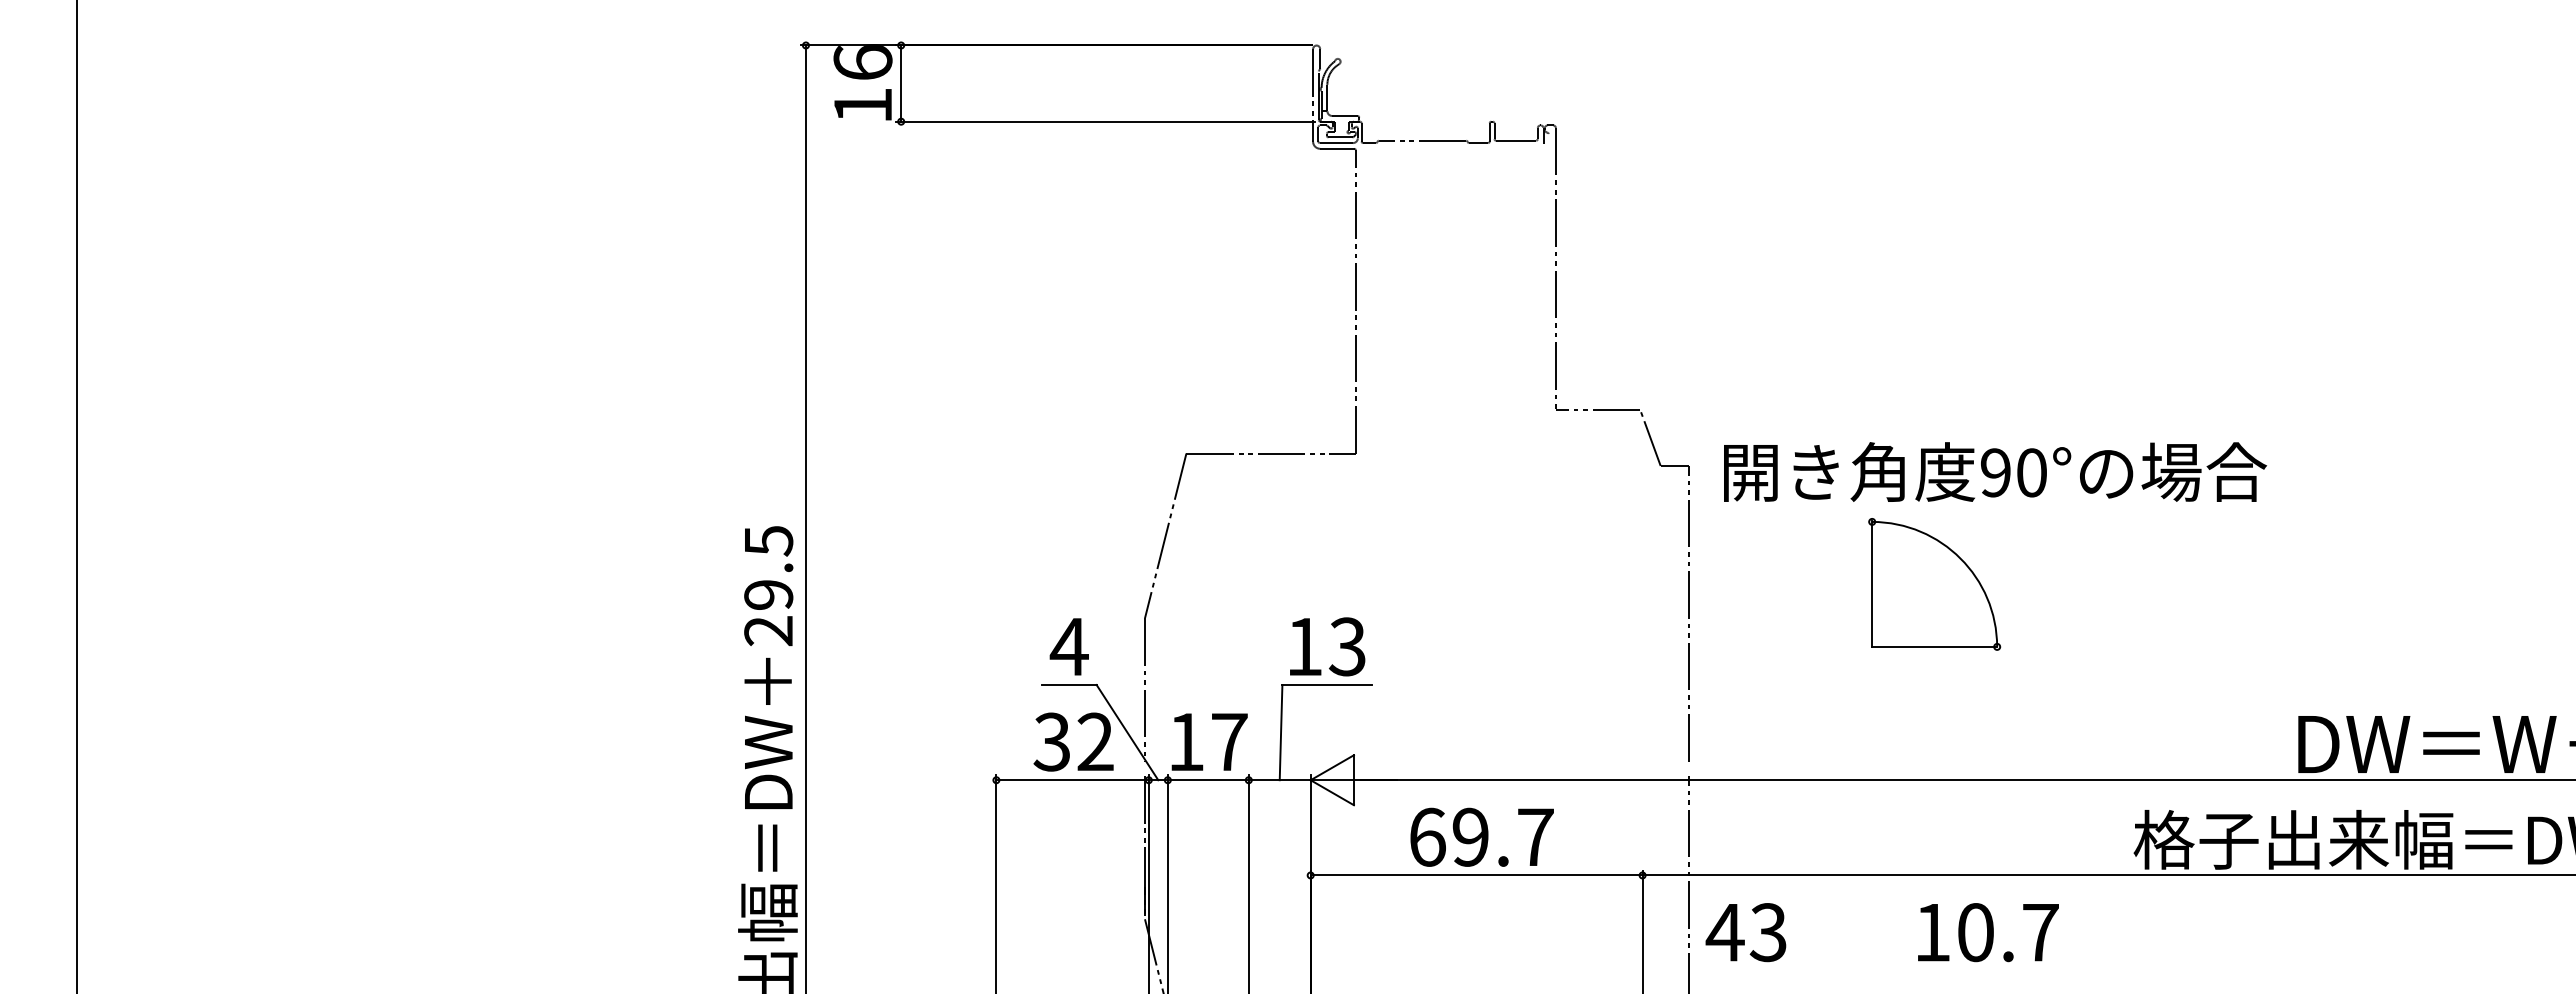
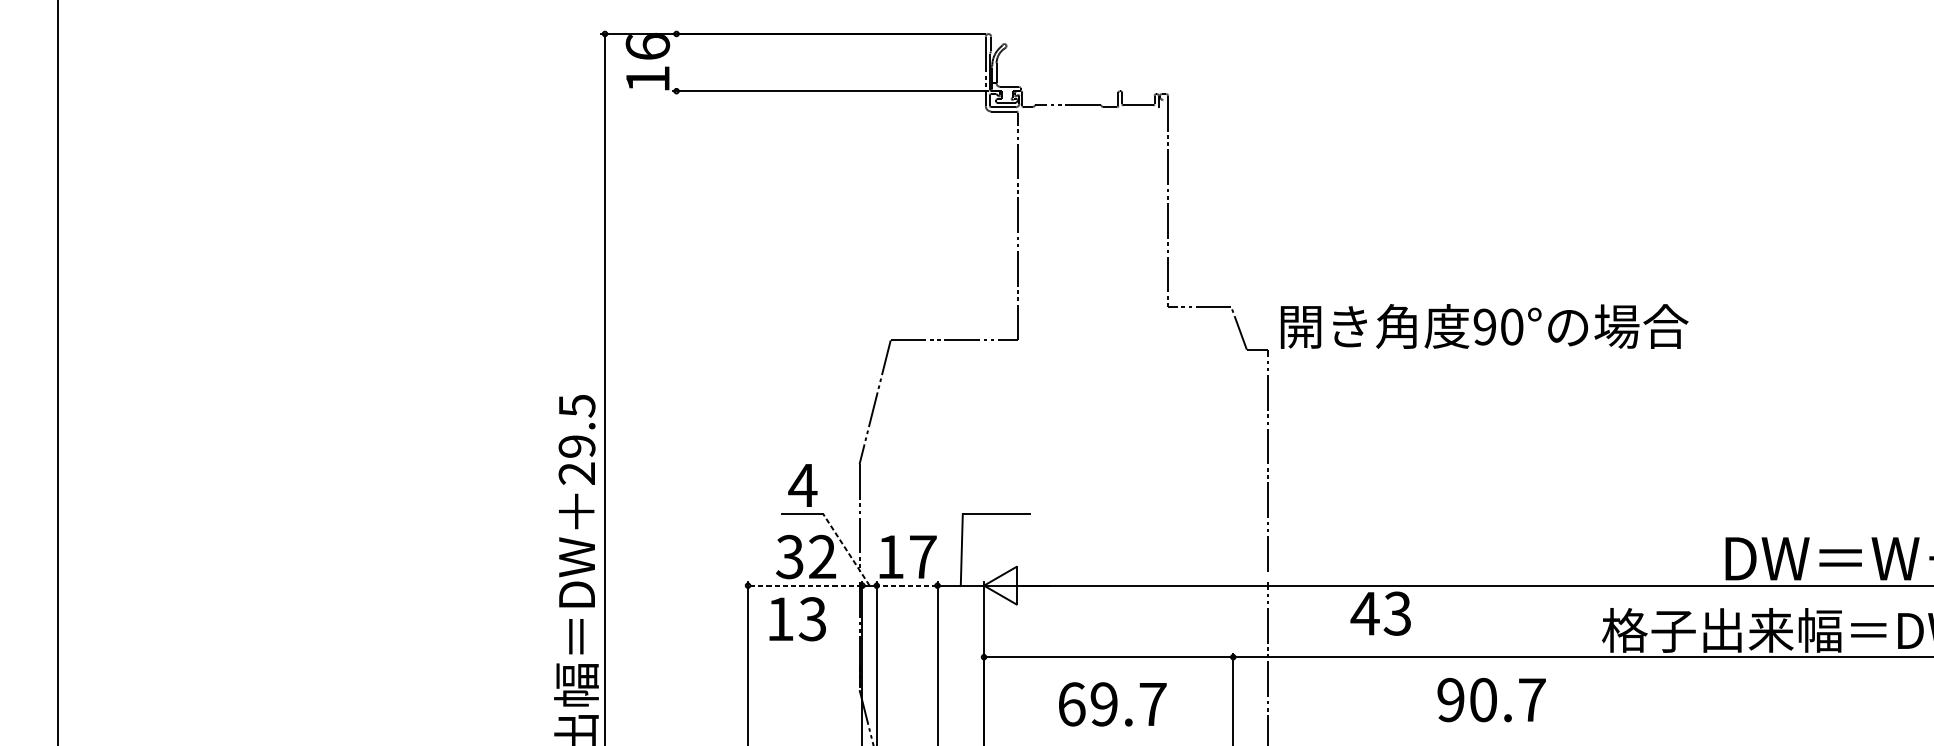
line: (901, 83) -> (676, 62), removed
text: (1995, 471) -> (1484, 326), moved
part: (1934, 584) -> (1452, 438), removed
text: (1327, 646) -> (797, 618), moved
line: (1127, 732) -> (846, 549), solid -> dashed
line: (1072, 780) -> (805, 585), solid -> dashed
line: (1207, 780) -> (906, 585), solid -> dashed
text: (1481, 836) -> (1112, 703), moved
text: (1745, 932) -> (1380, 613), moved
text: (1932, 932) -> (1450, 700), 10.7 -> 90.7

